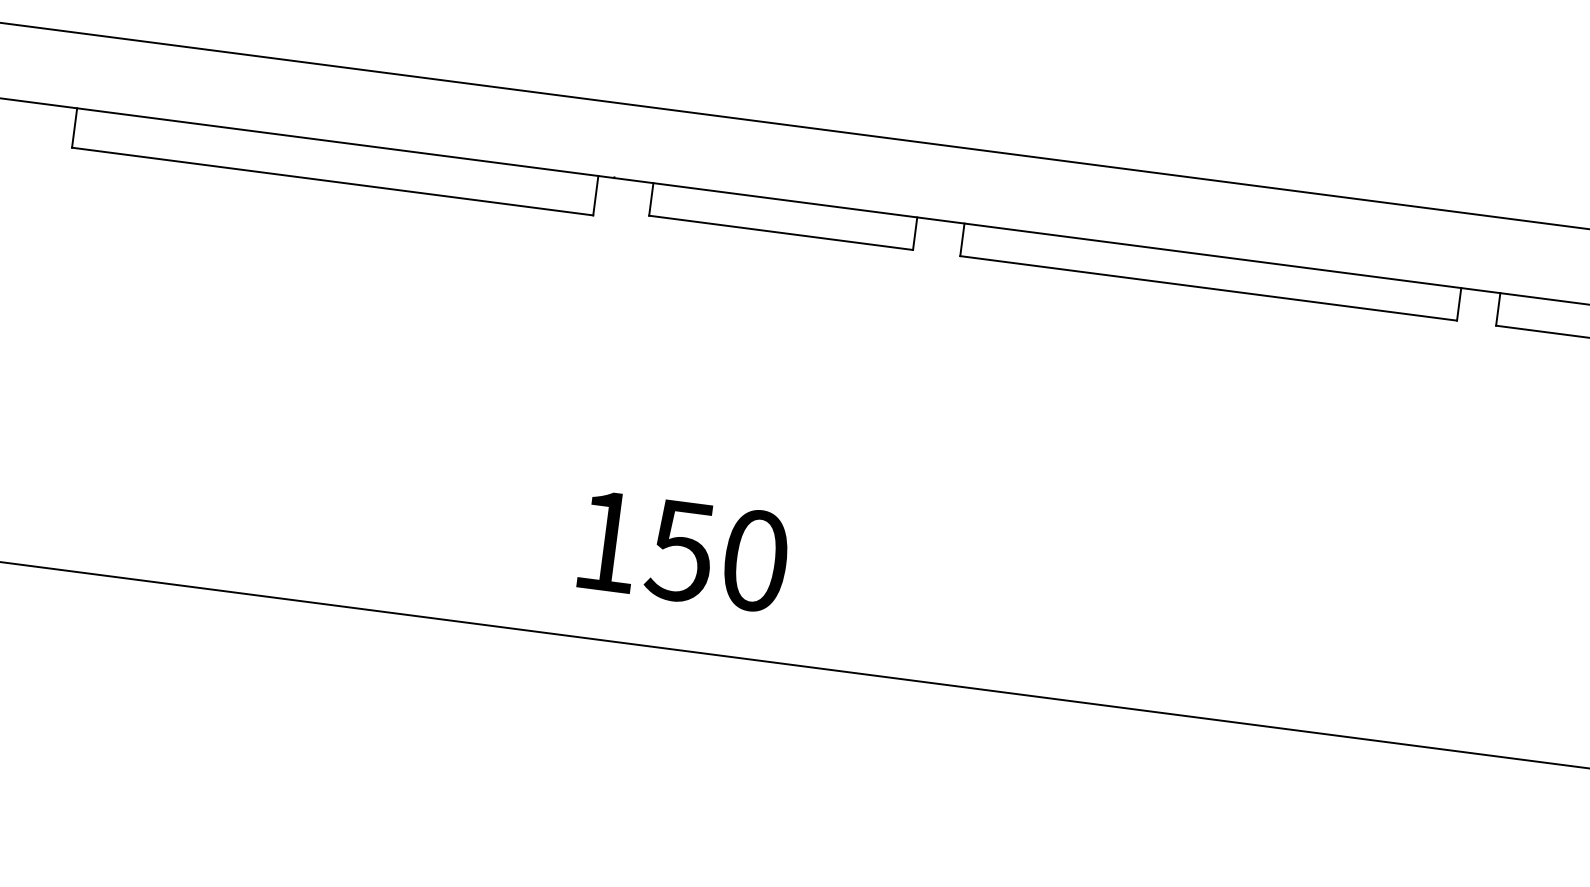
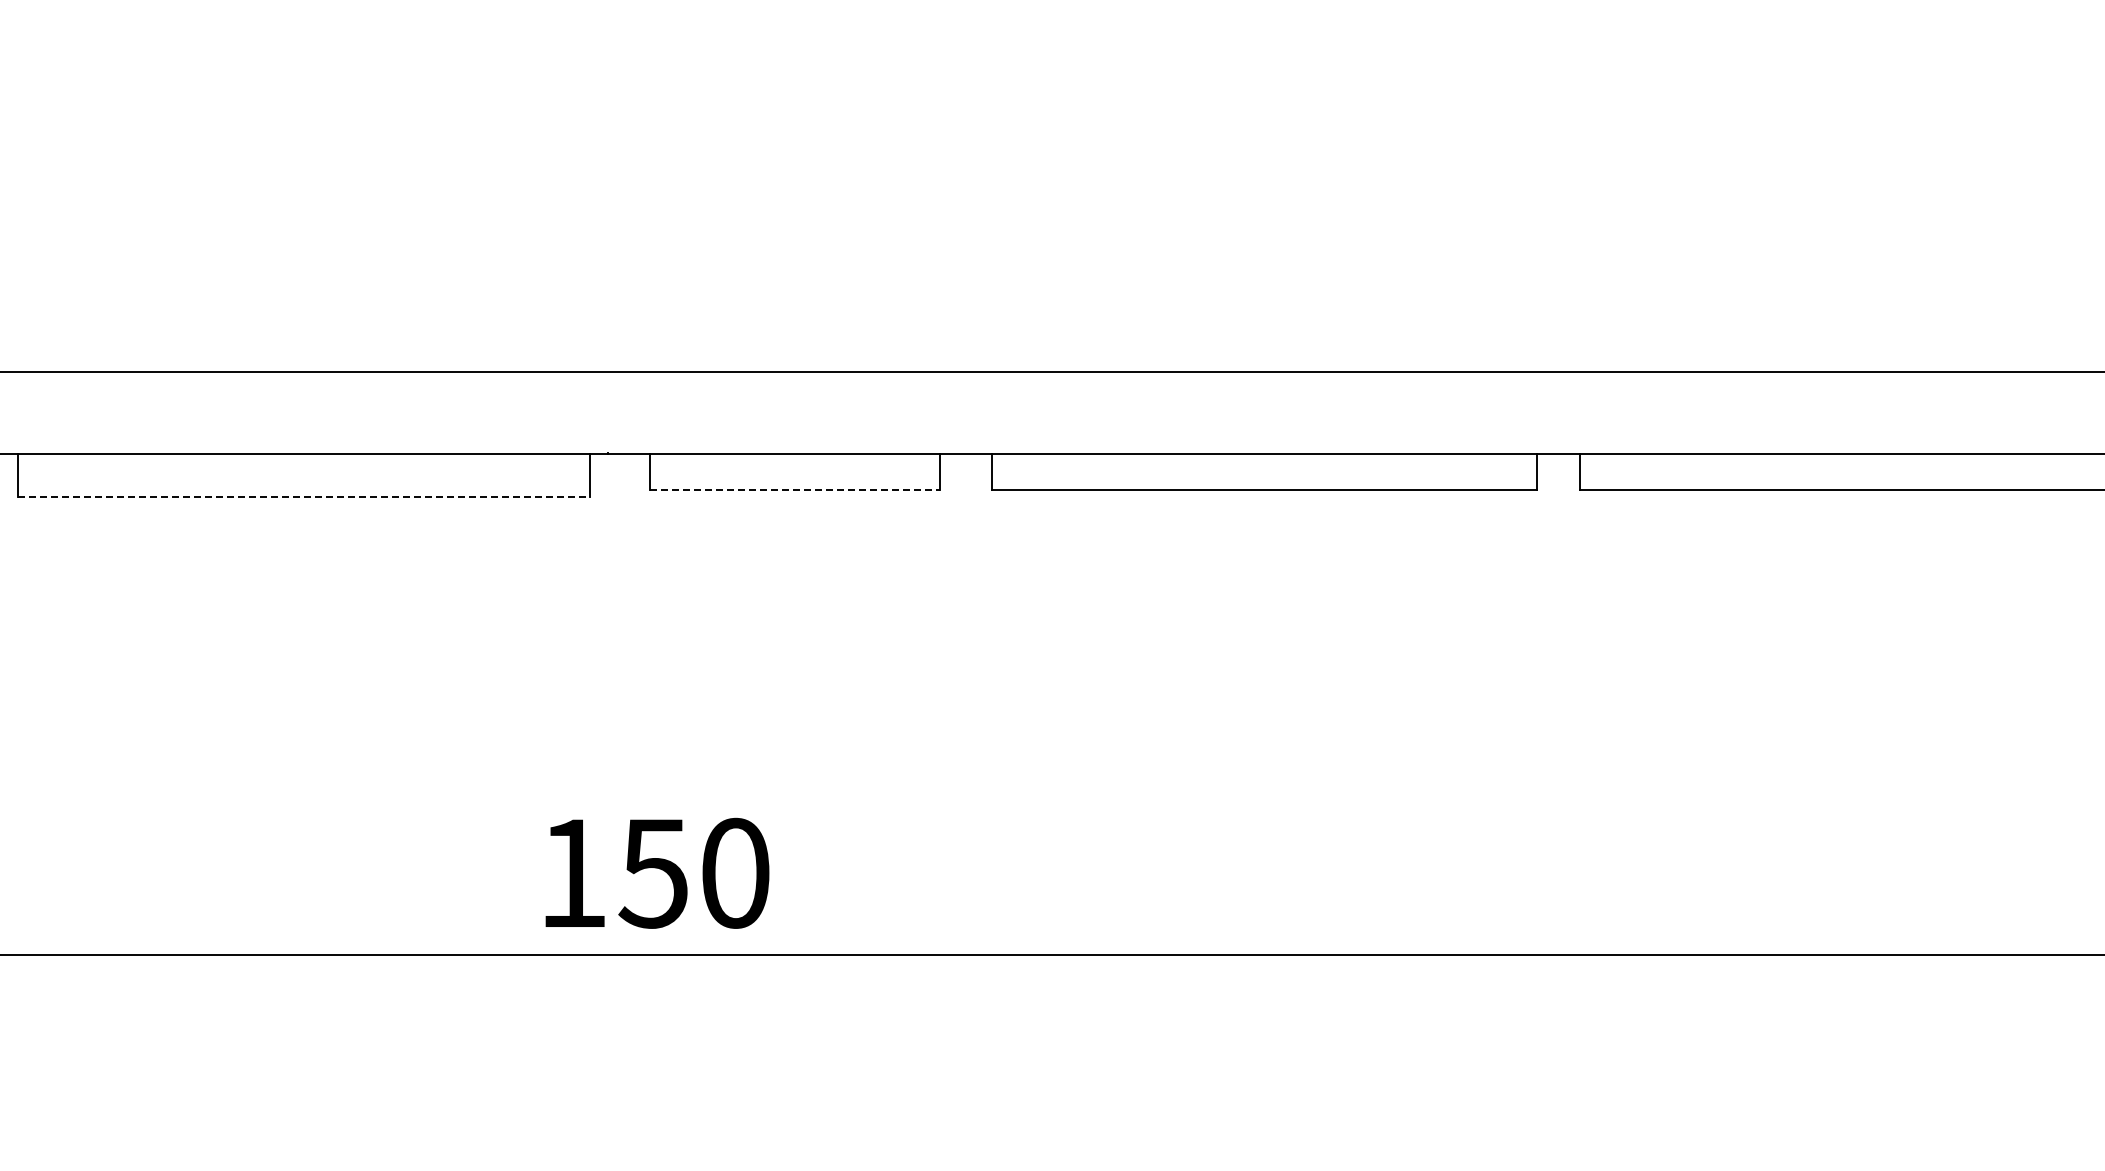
line: (333, 181) -> (304, 497), solid -> dashed
line: (781, 232) -> (795, 489), solid -> dashed
text: (684, 550) -> (657, 872), moved

